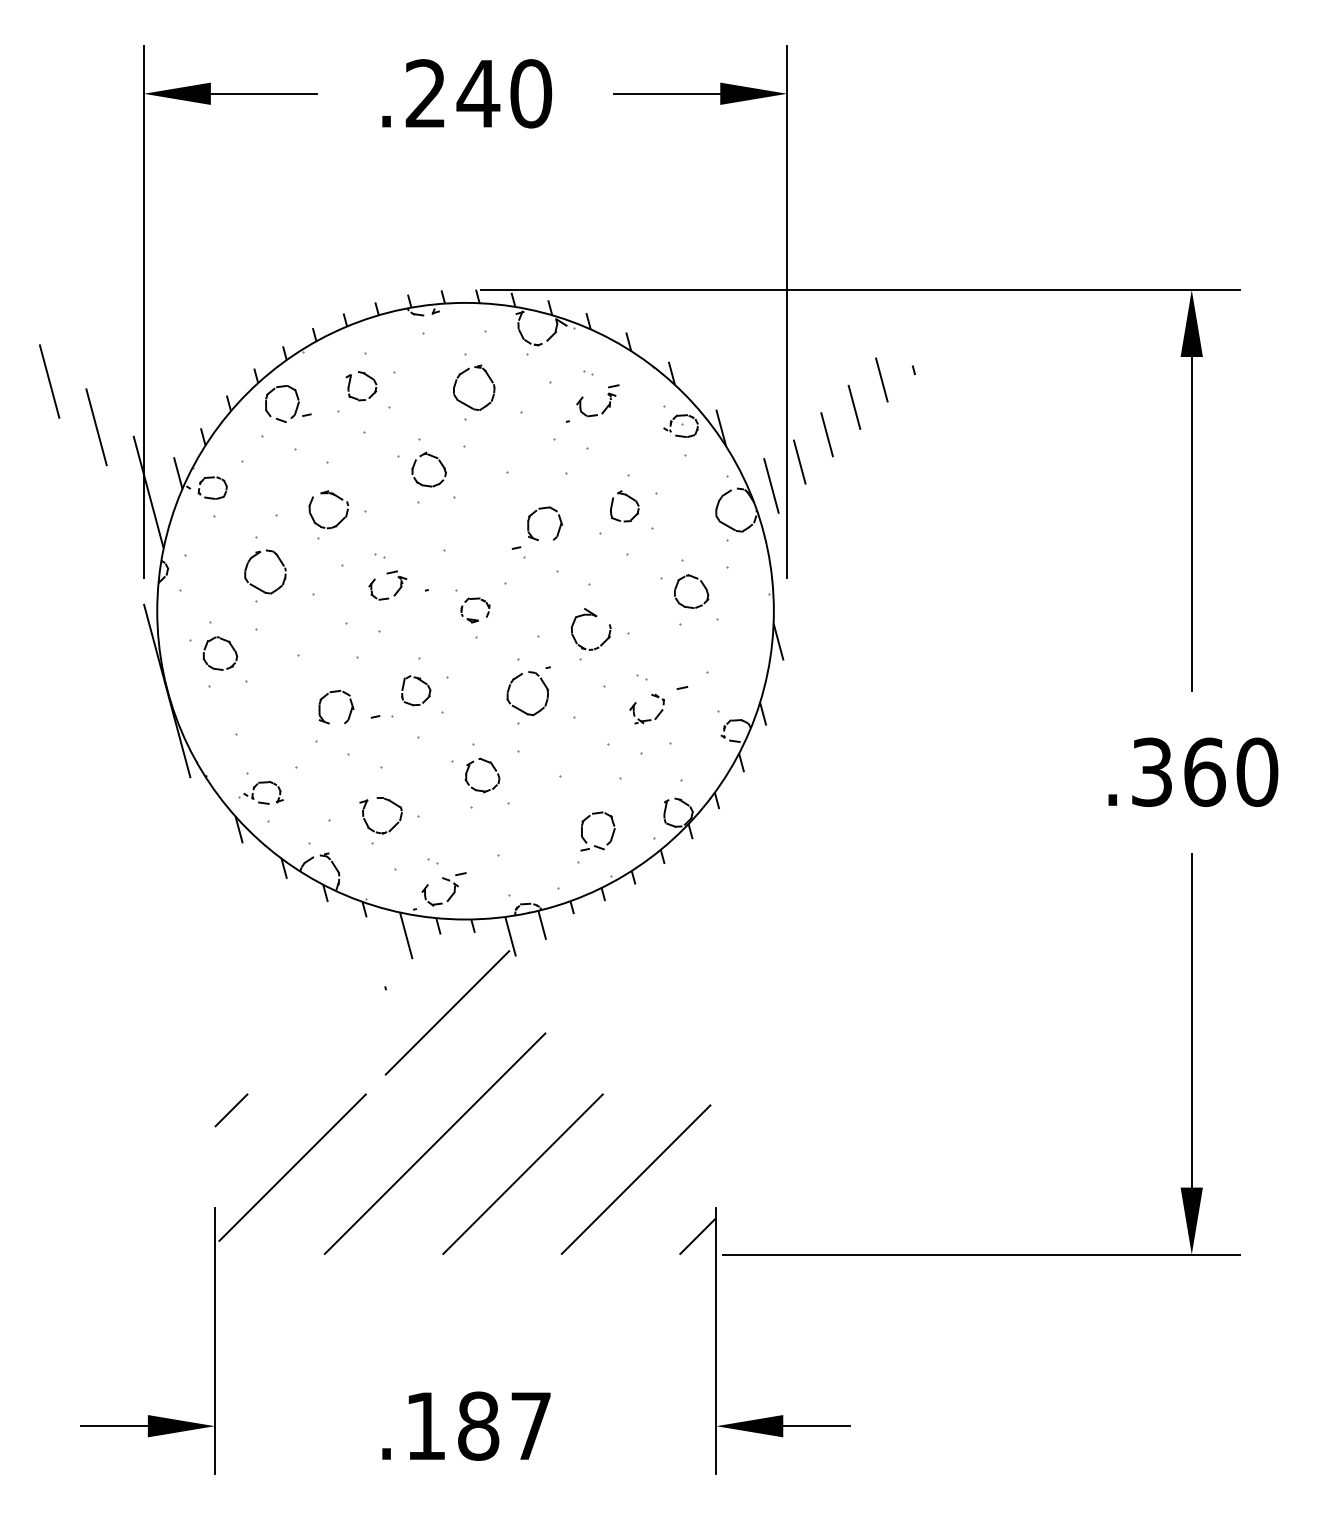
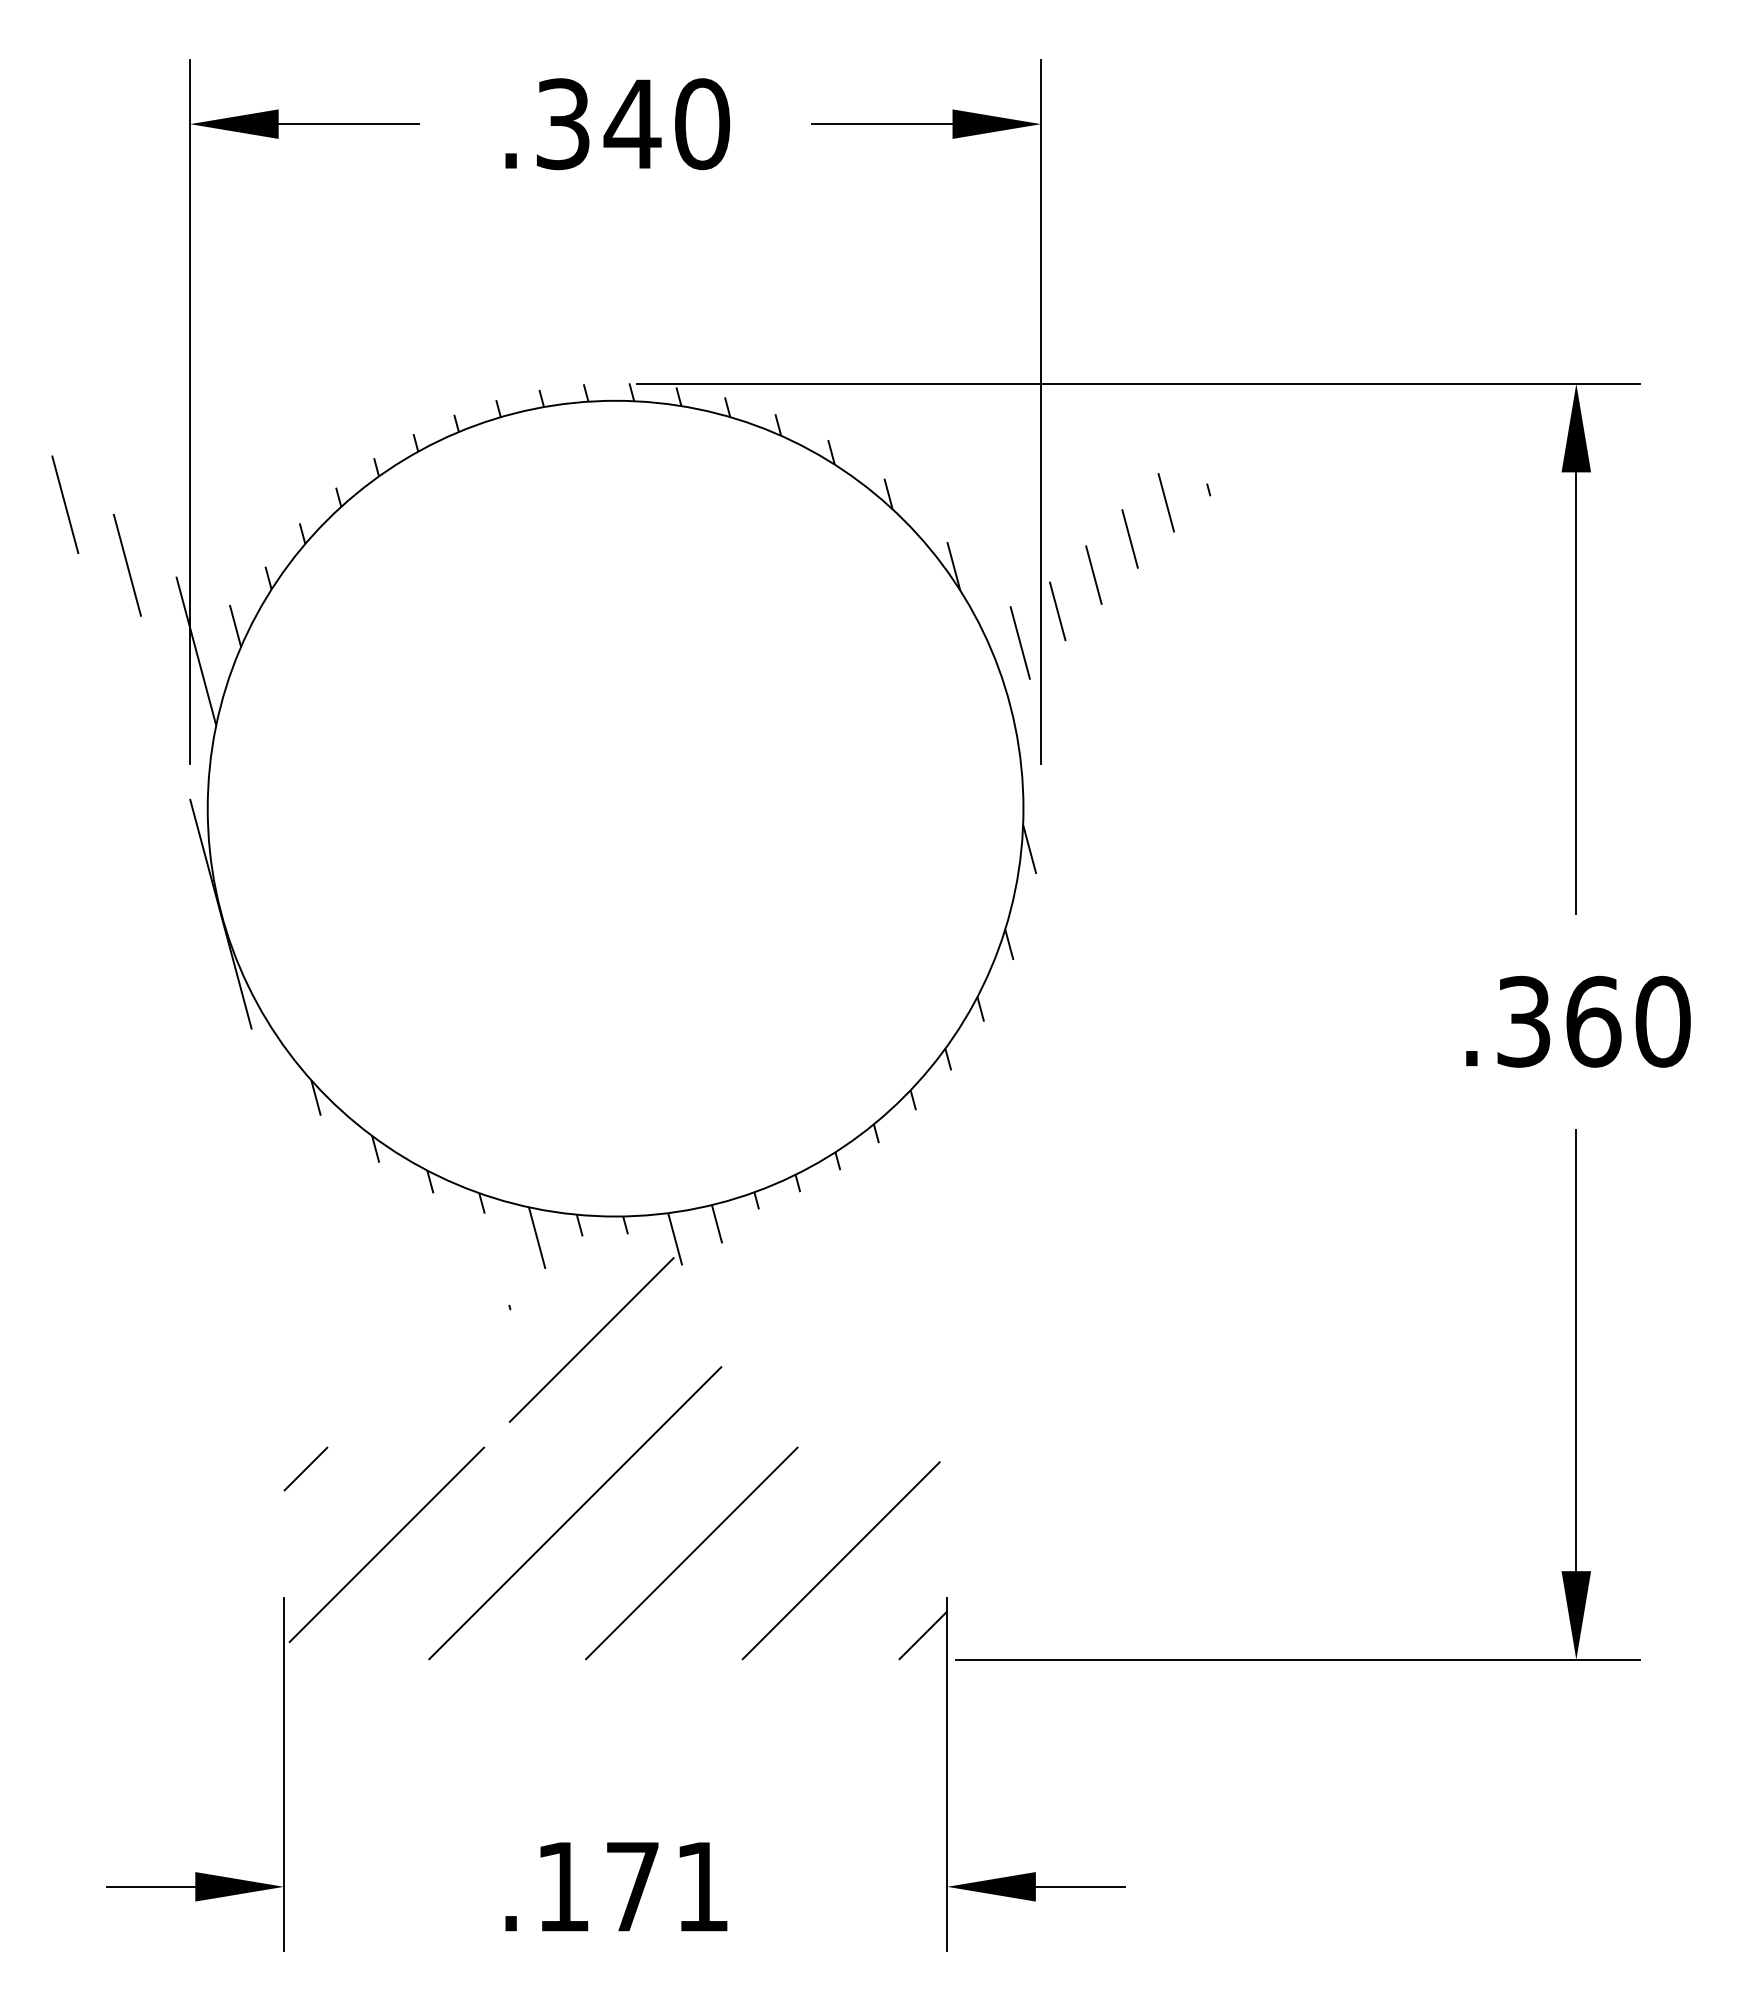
text: (425, 94) -> (562, 124), .240 -> .340
hatch: (463, 611) -> (613, 809), removed
text: (504, 1425) -> (666, 1886), .187 -> .171

